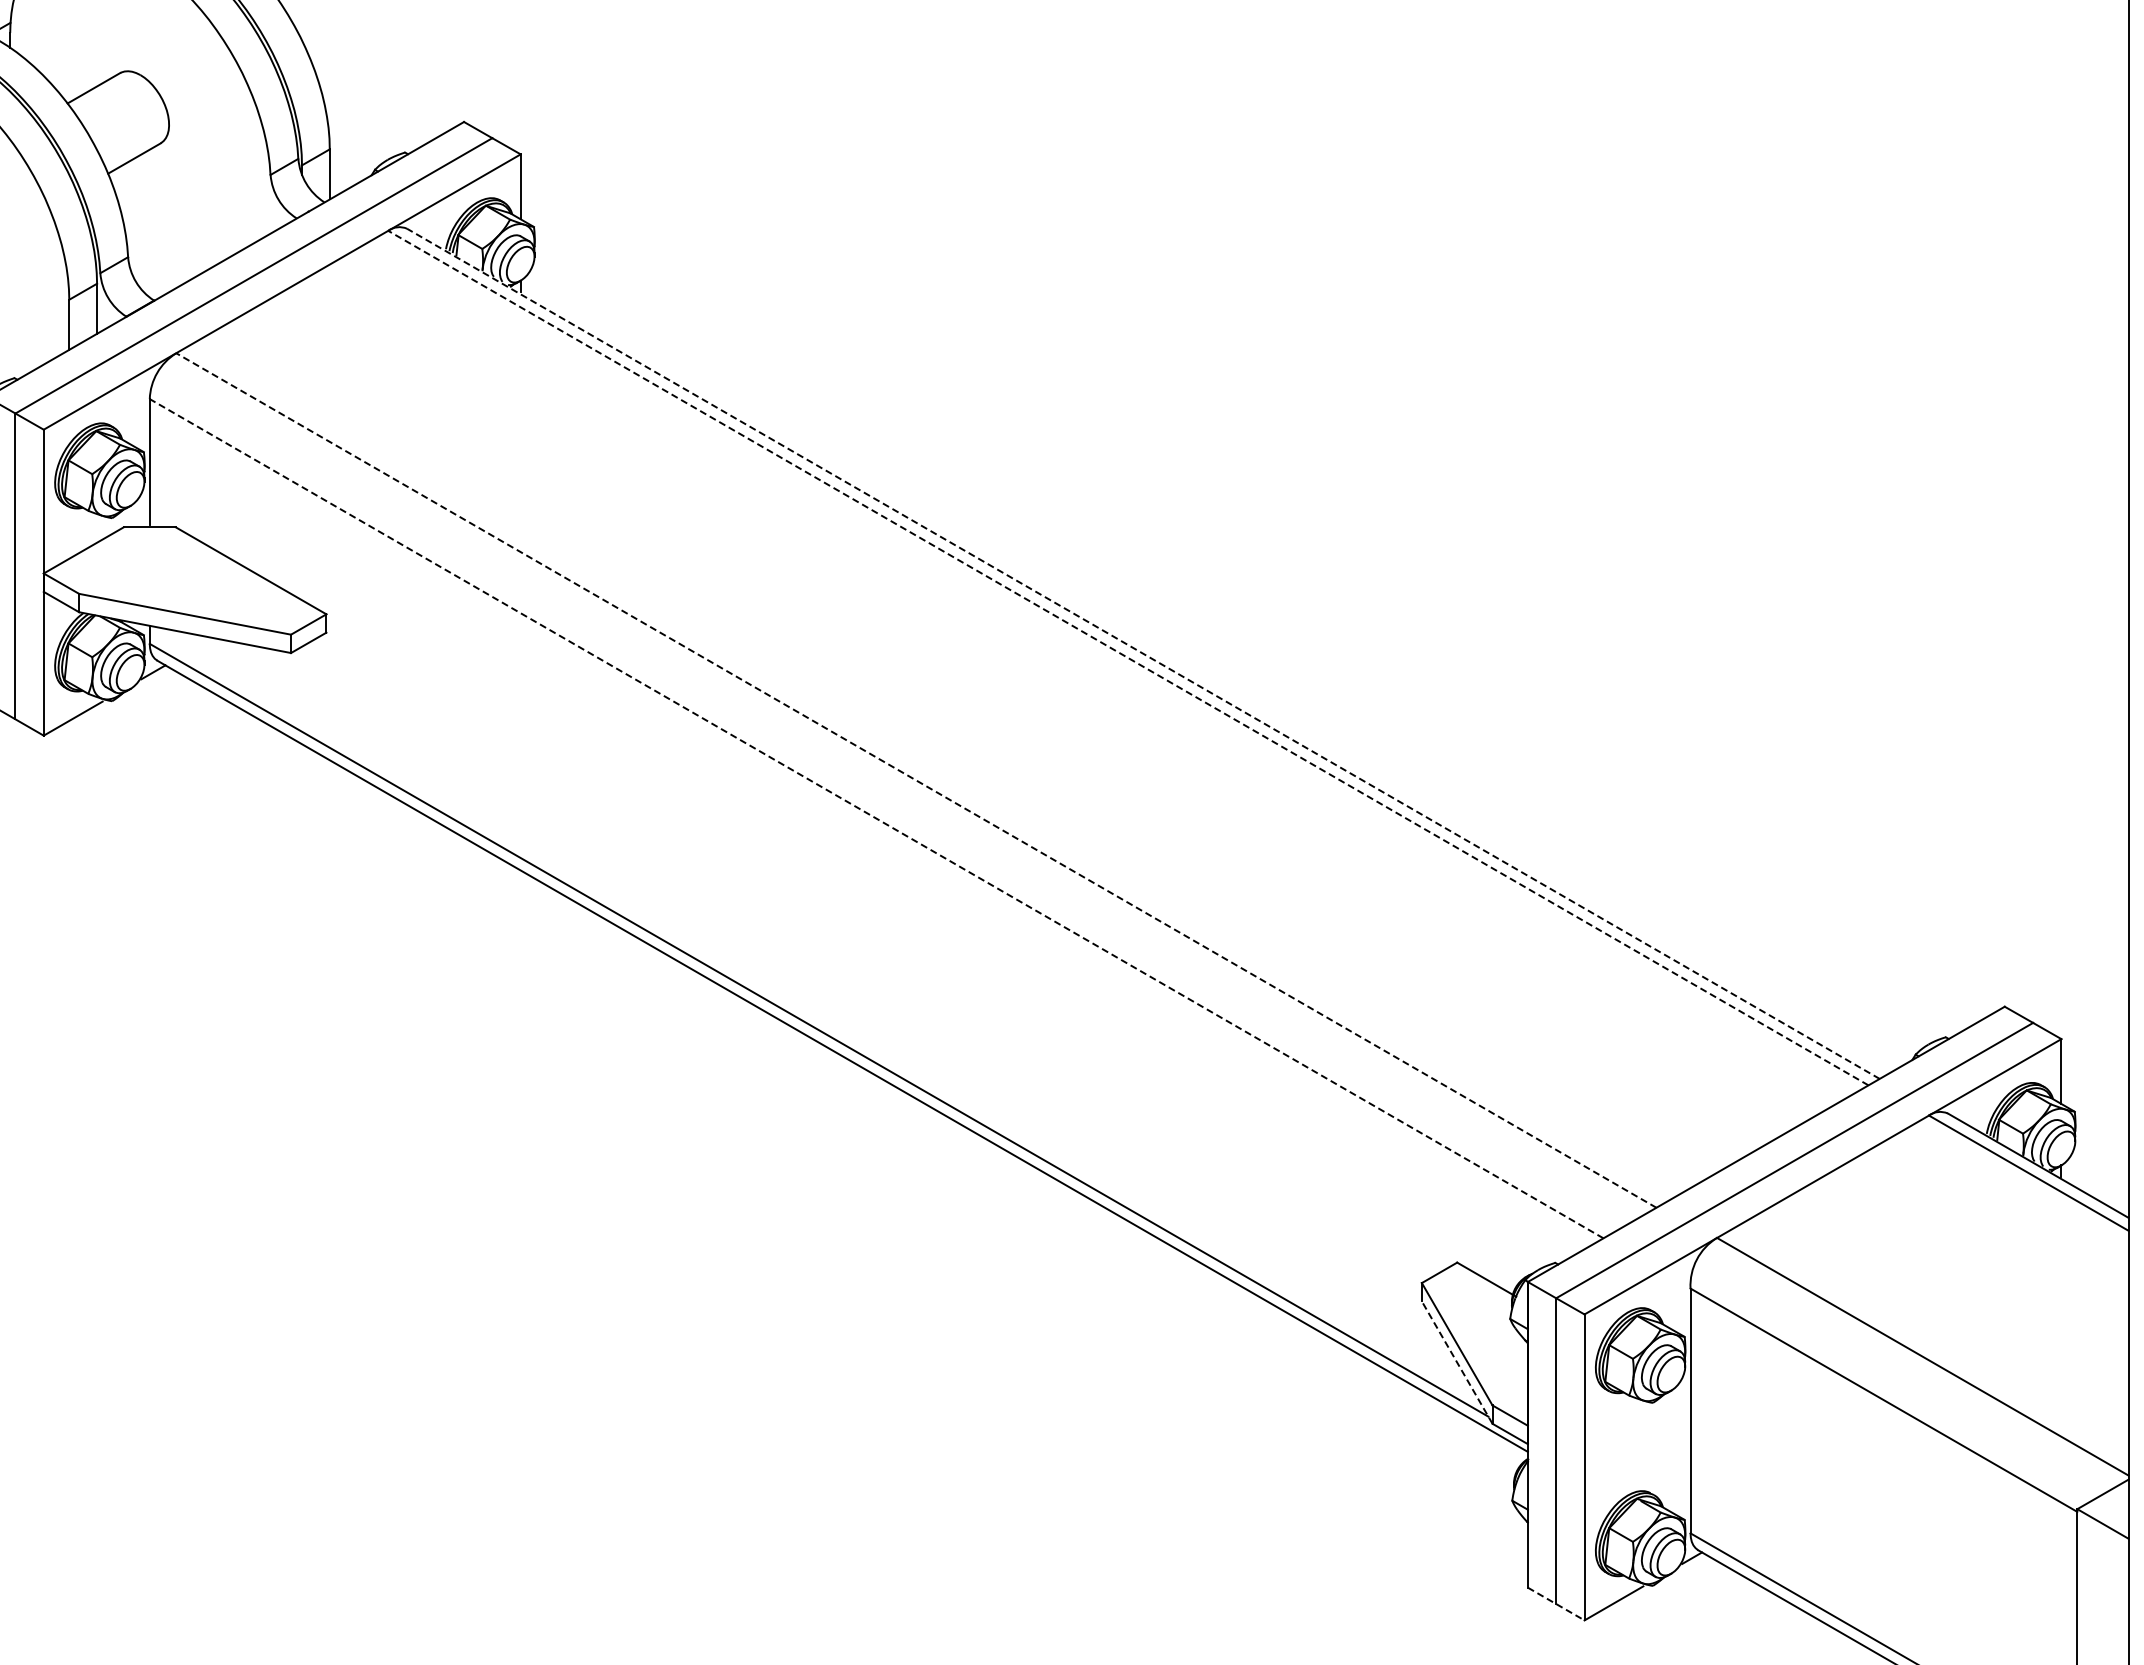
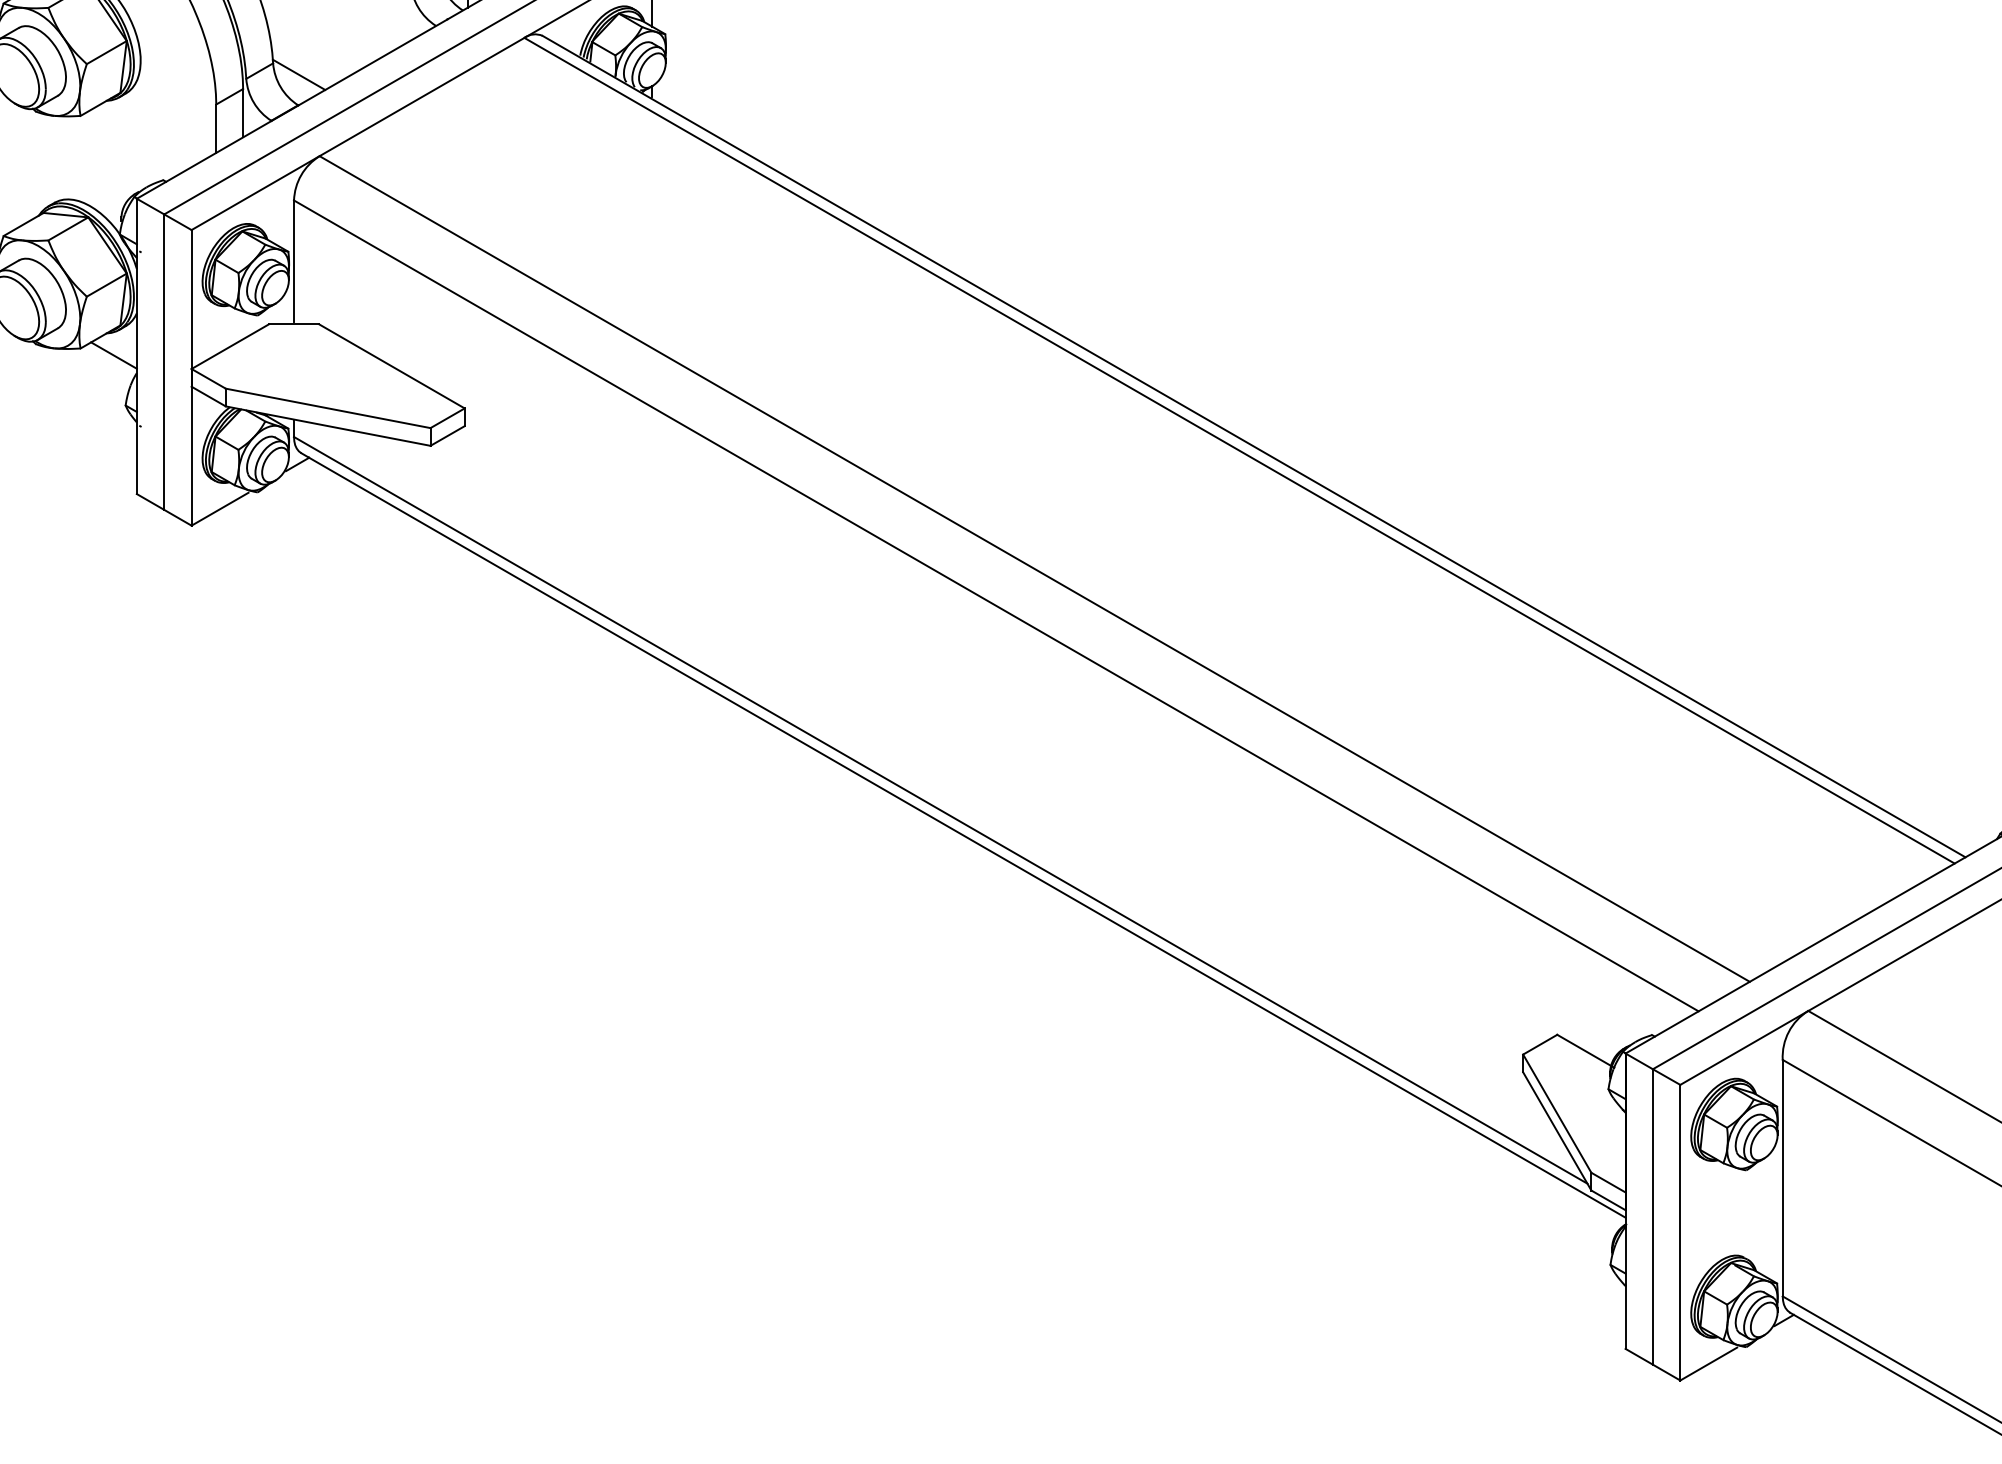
line: (154, 268) -> (298, 74), added
line: (1142, 653) -> (1253, 446), dashed -> solid
line: (1128, 658) -> (1239, 451), dashed -> solid
line: (916, 780) -> (1034, 568), dashed -> solid
line: (876, 818) -> (996, 605), dashed -> solid
line: (1457, 1362) -> (1557, 1131), dashed -> solid
line: (1556, 1604) -> (1653, 1365), dashed -> solid

